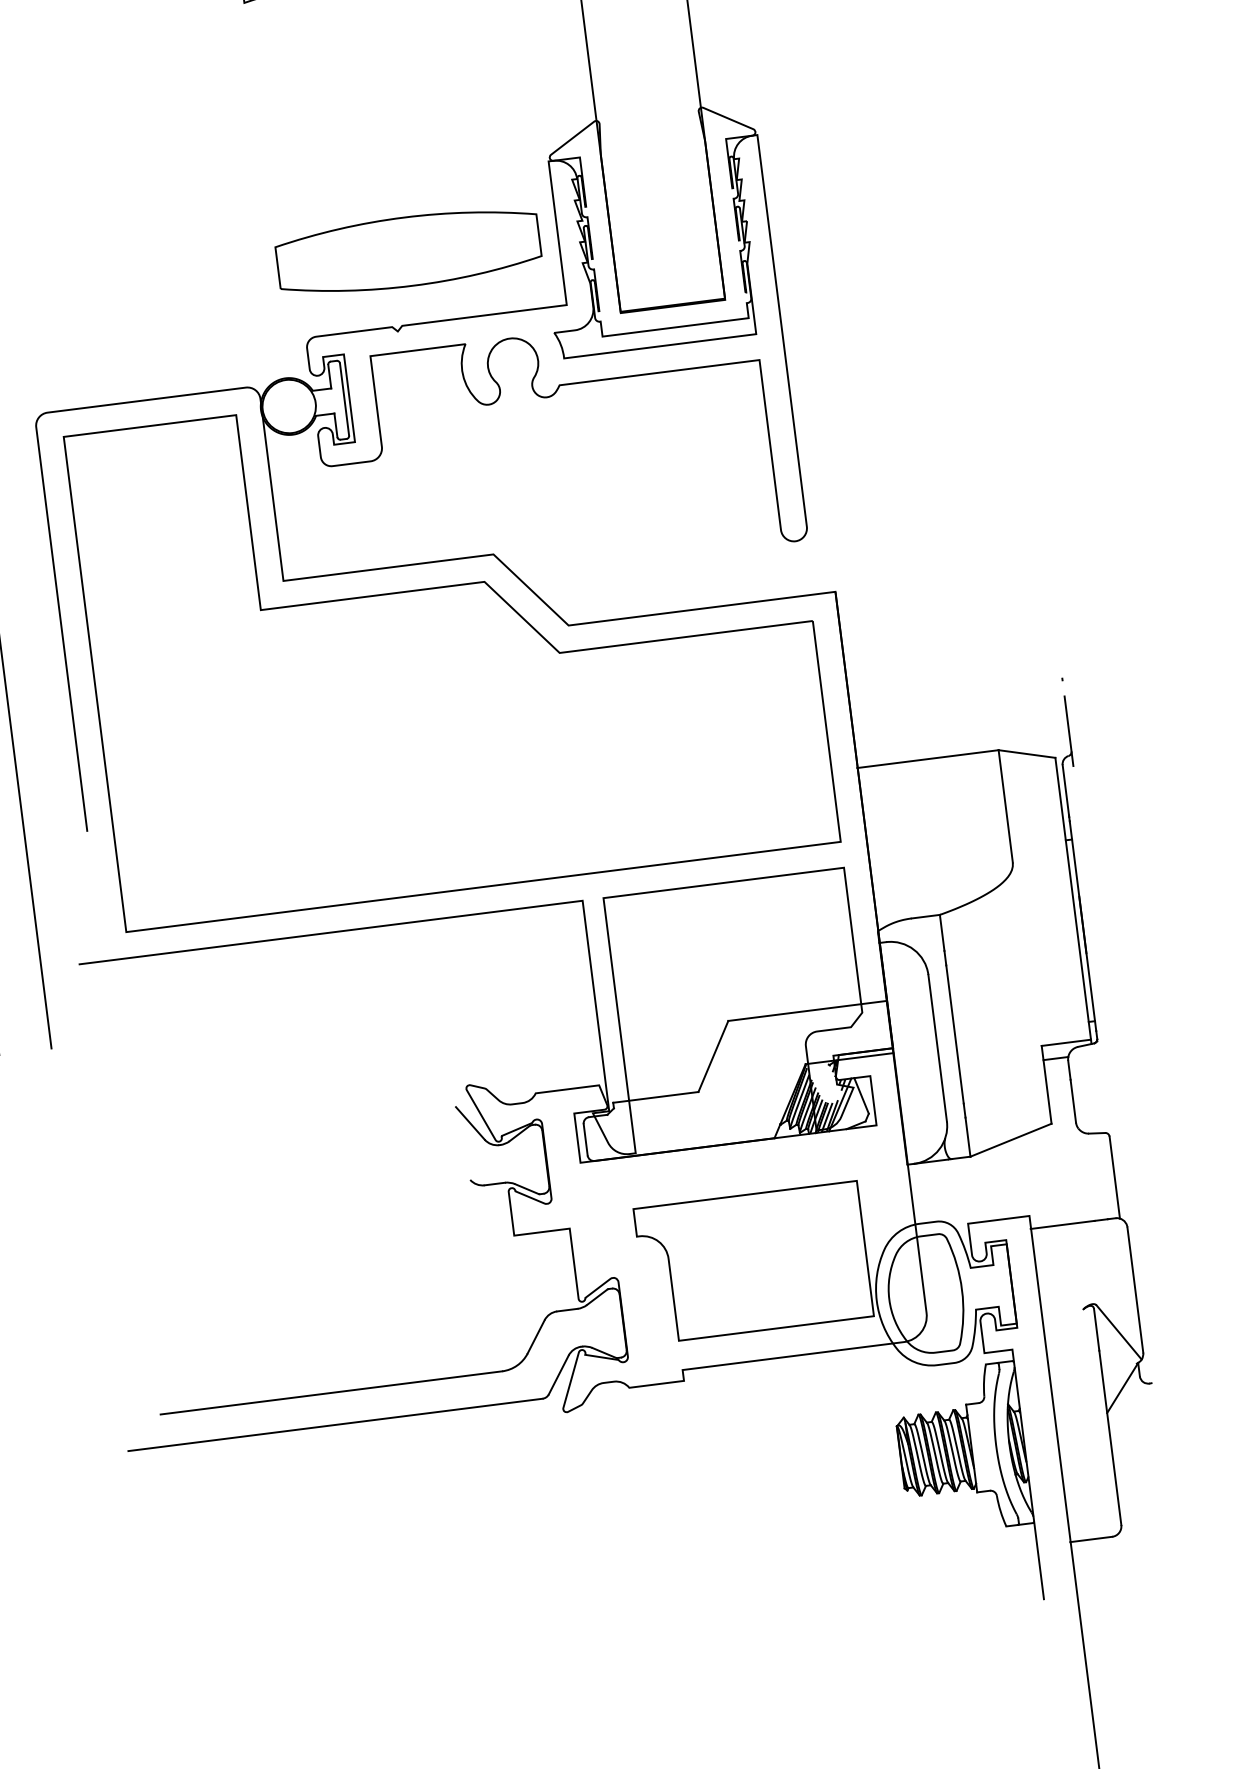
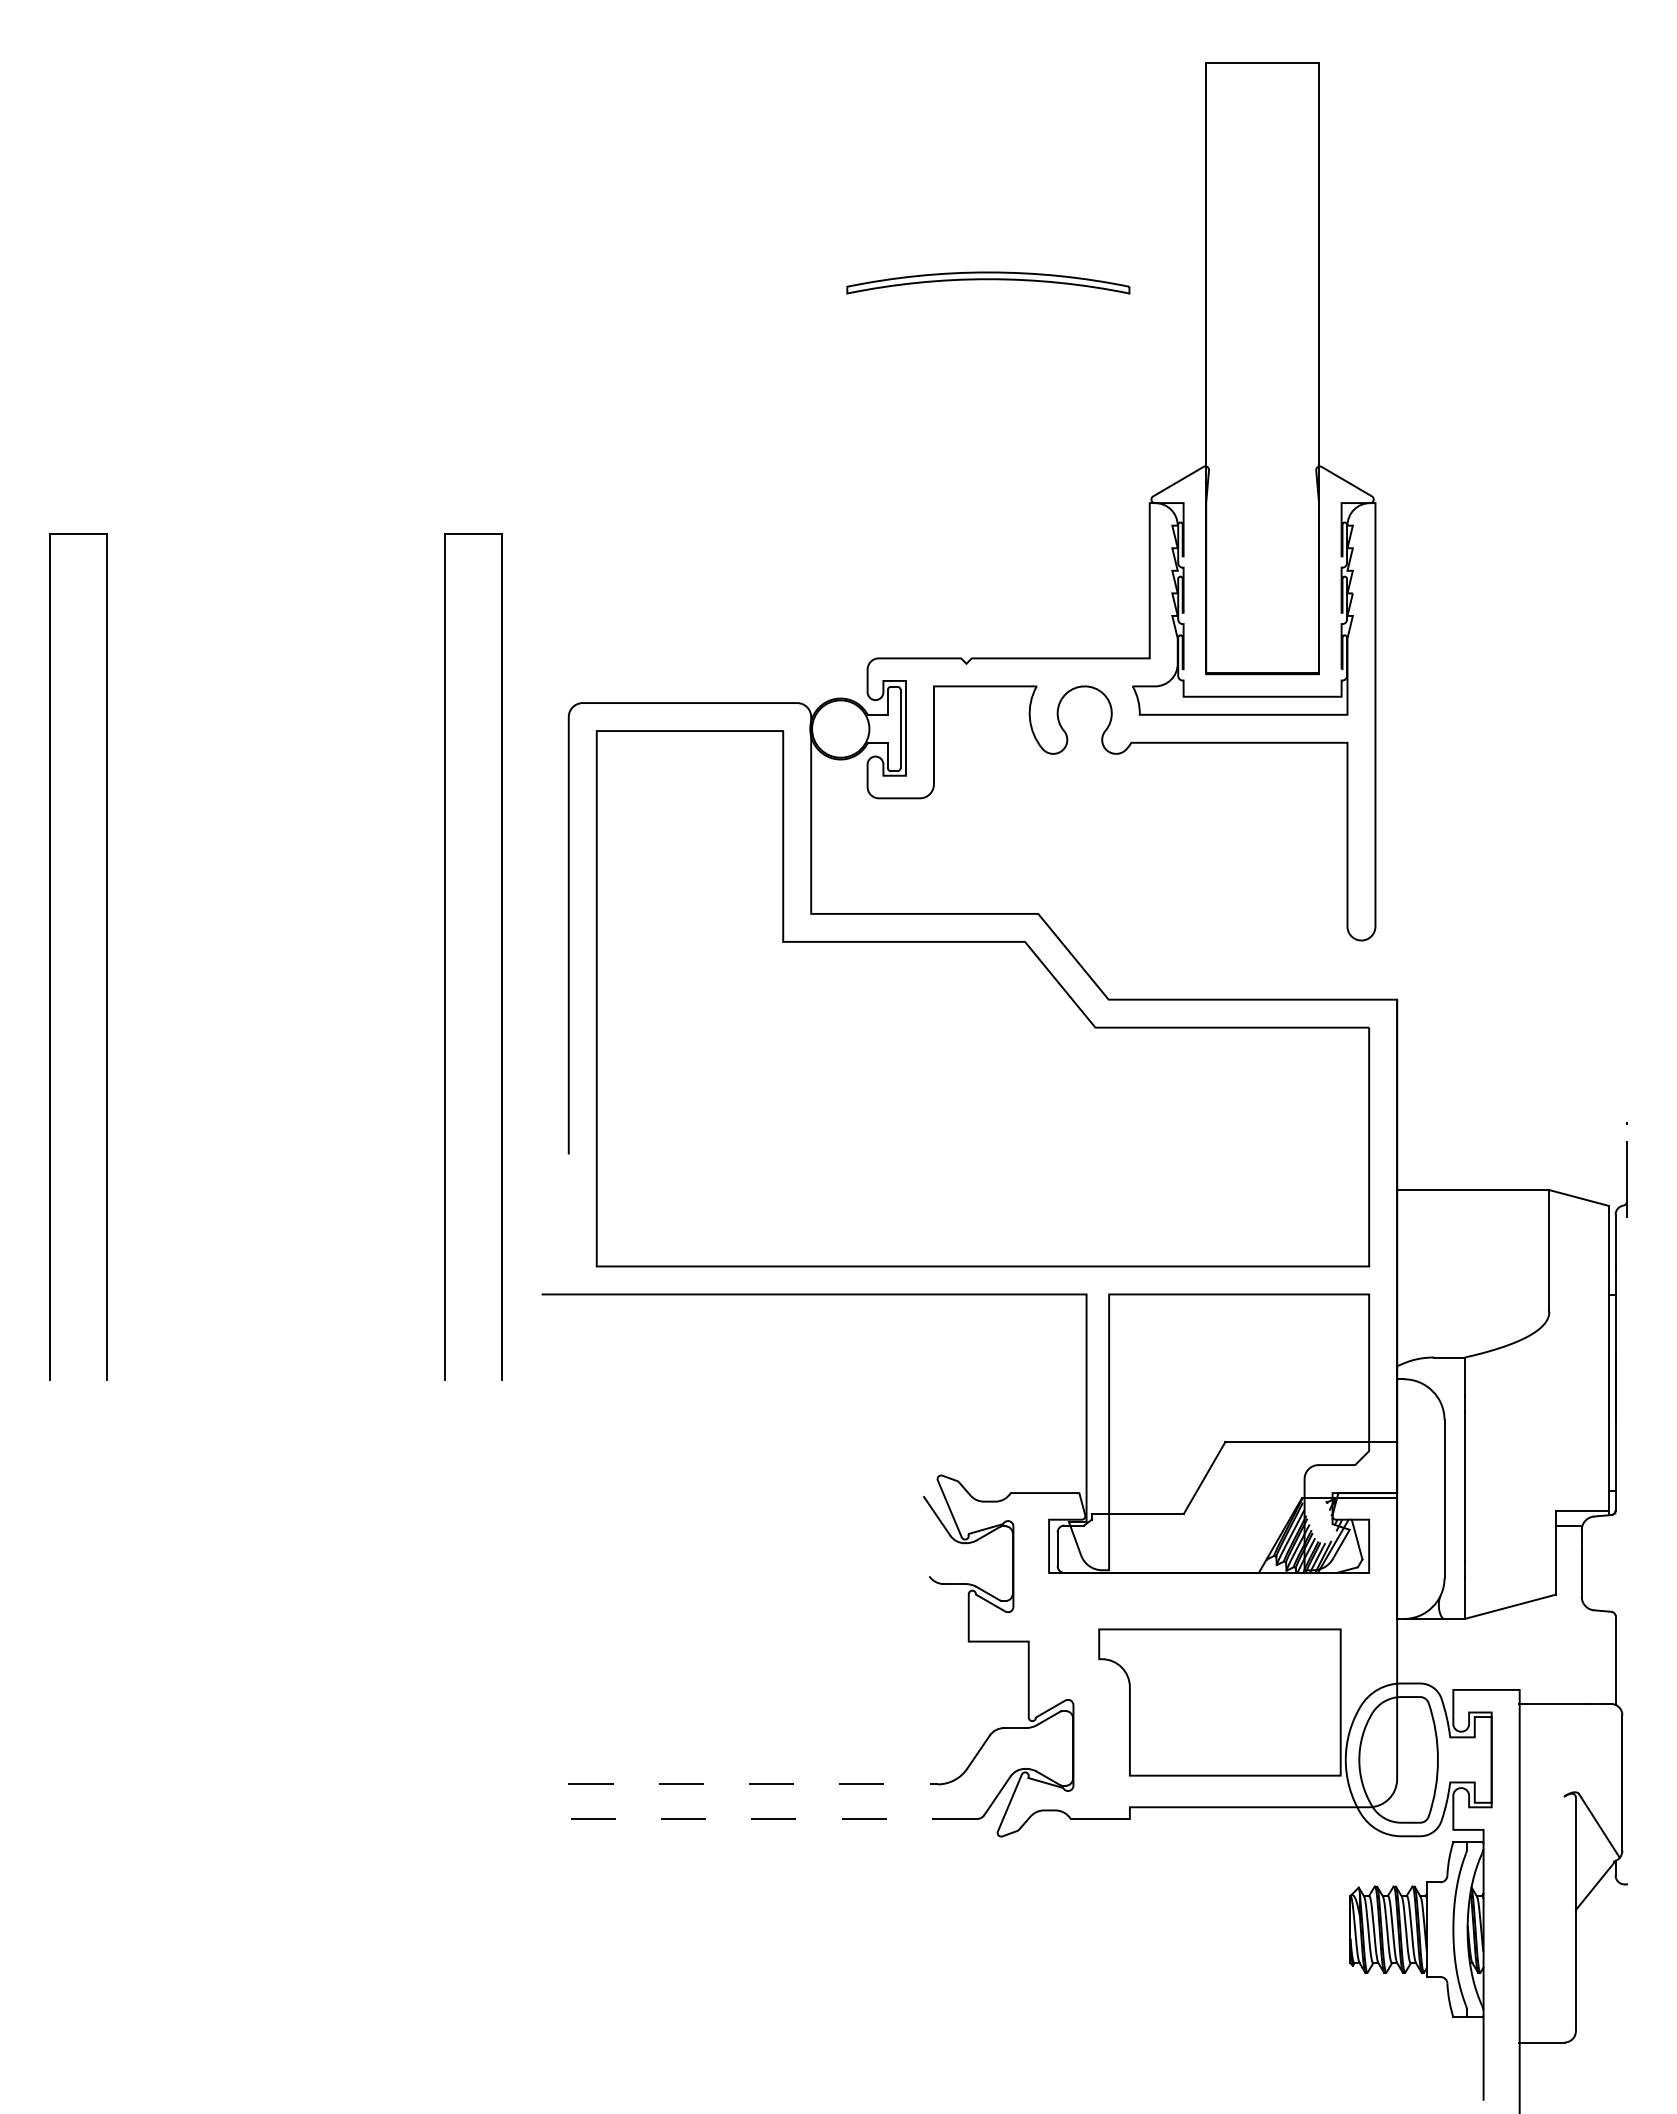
part: (408, 250) -> (988, 579), removed
line: (331, 1392) -> (753, 1784), solid -> dashed
line: (335, 1425) -> (753, 1819), solid -> dashed

